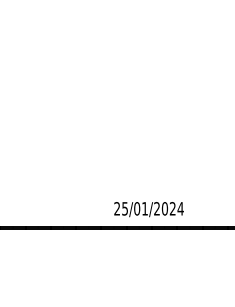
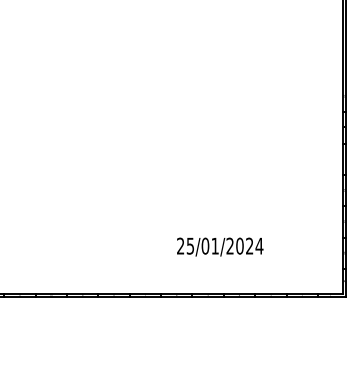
text: (149, 209) -> (220, 246), moved

